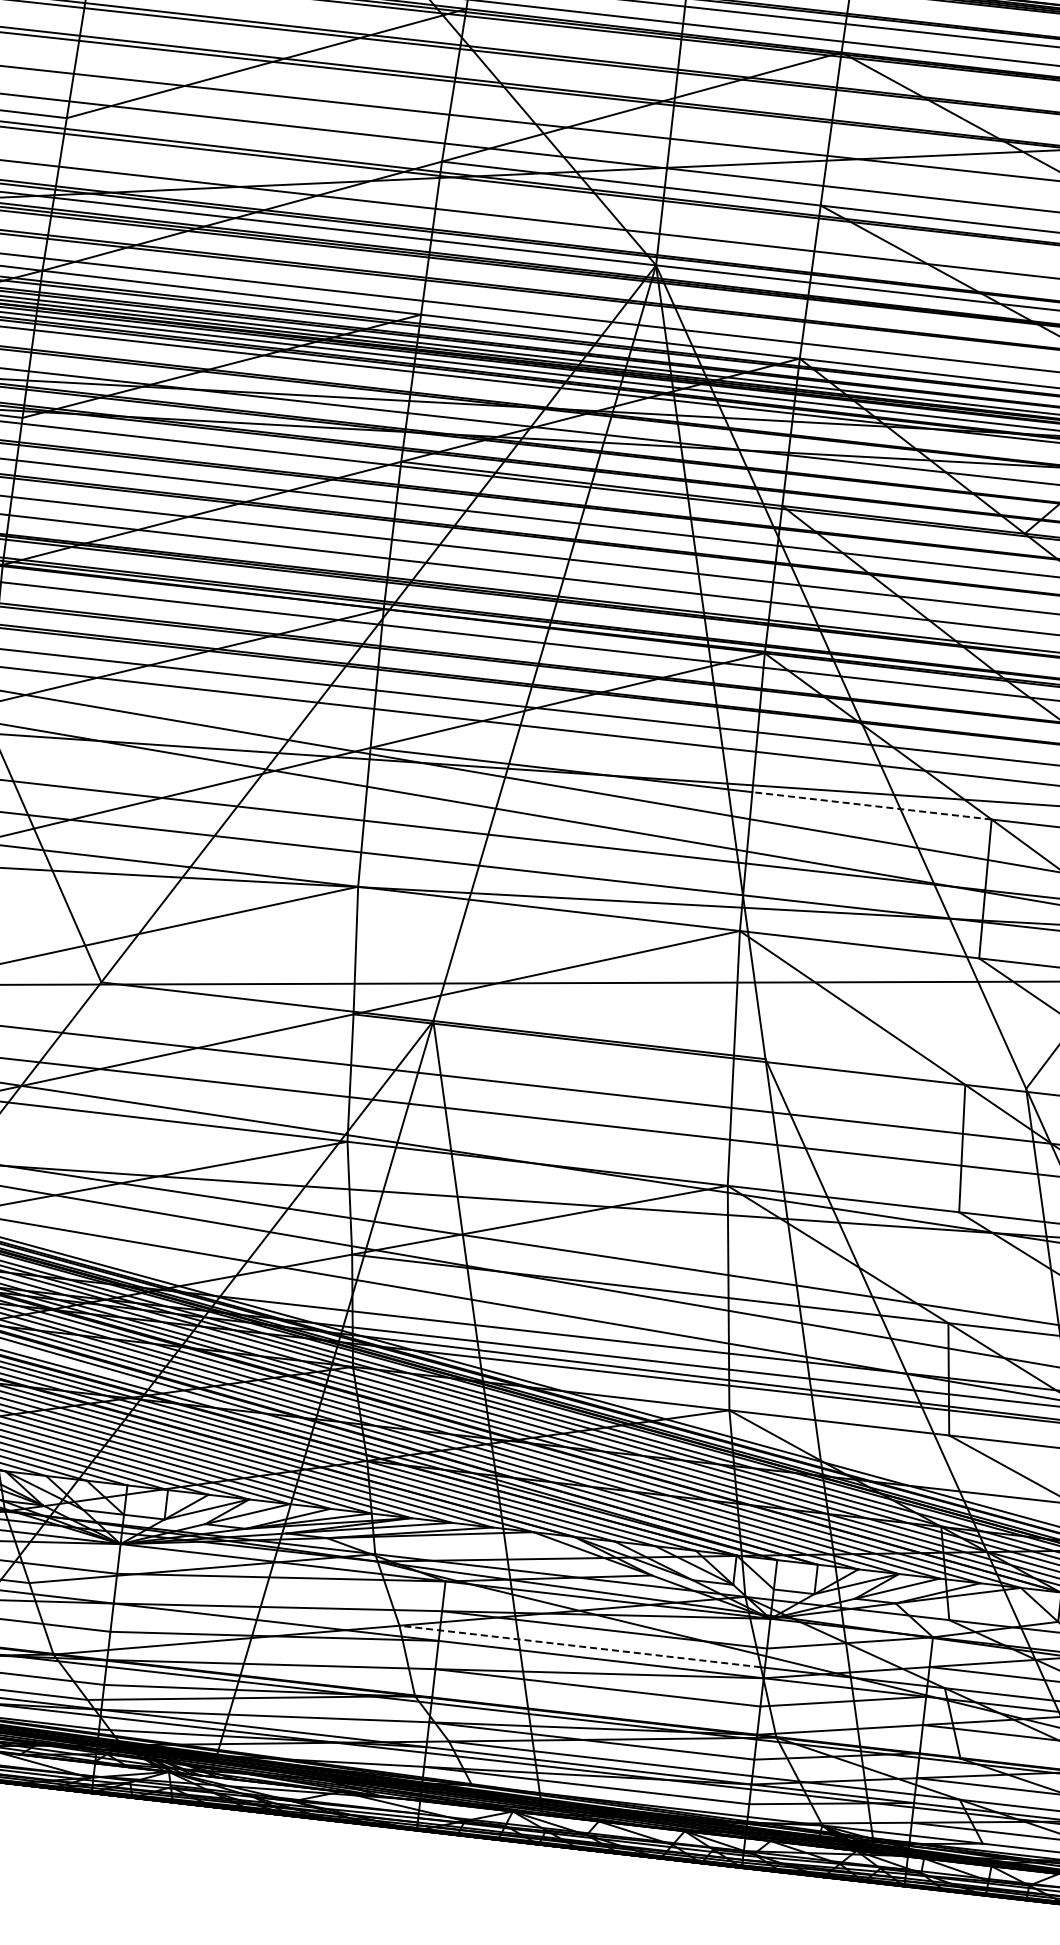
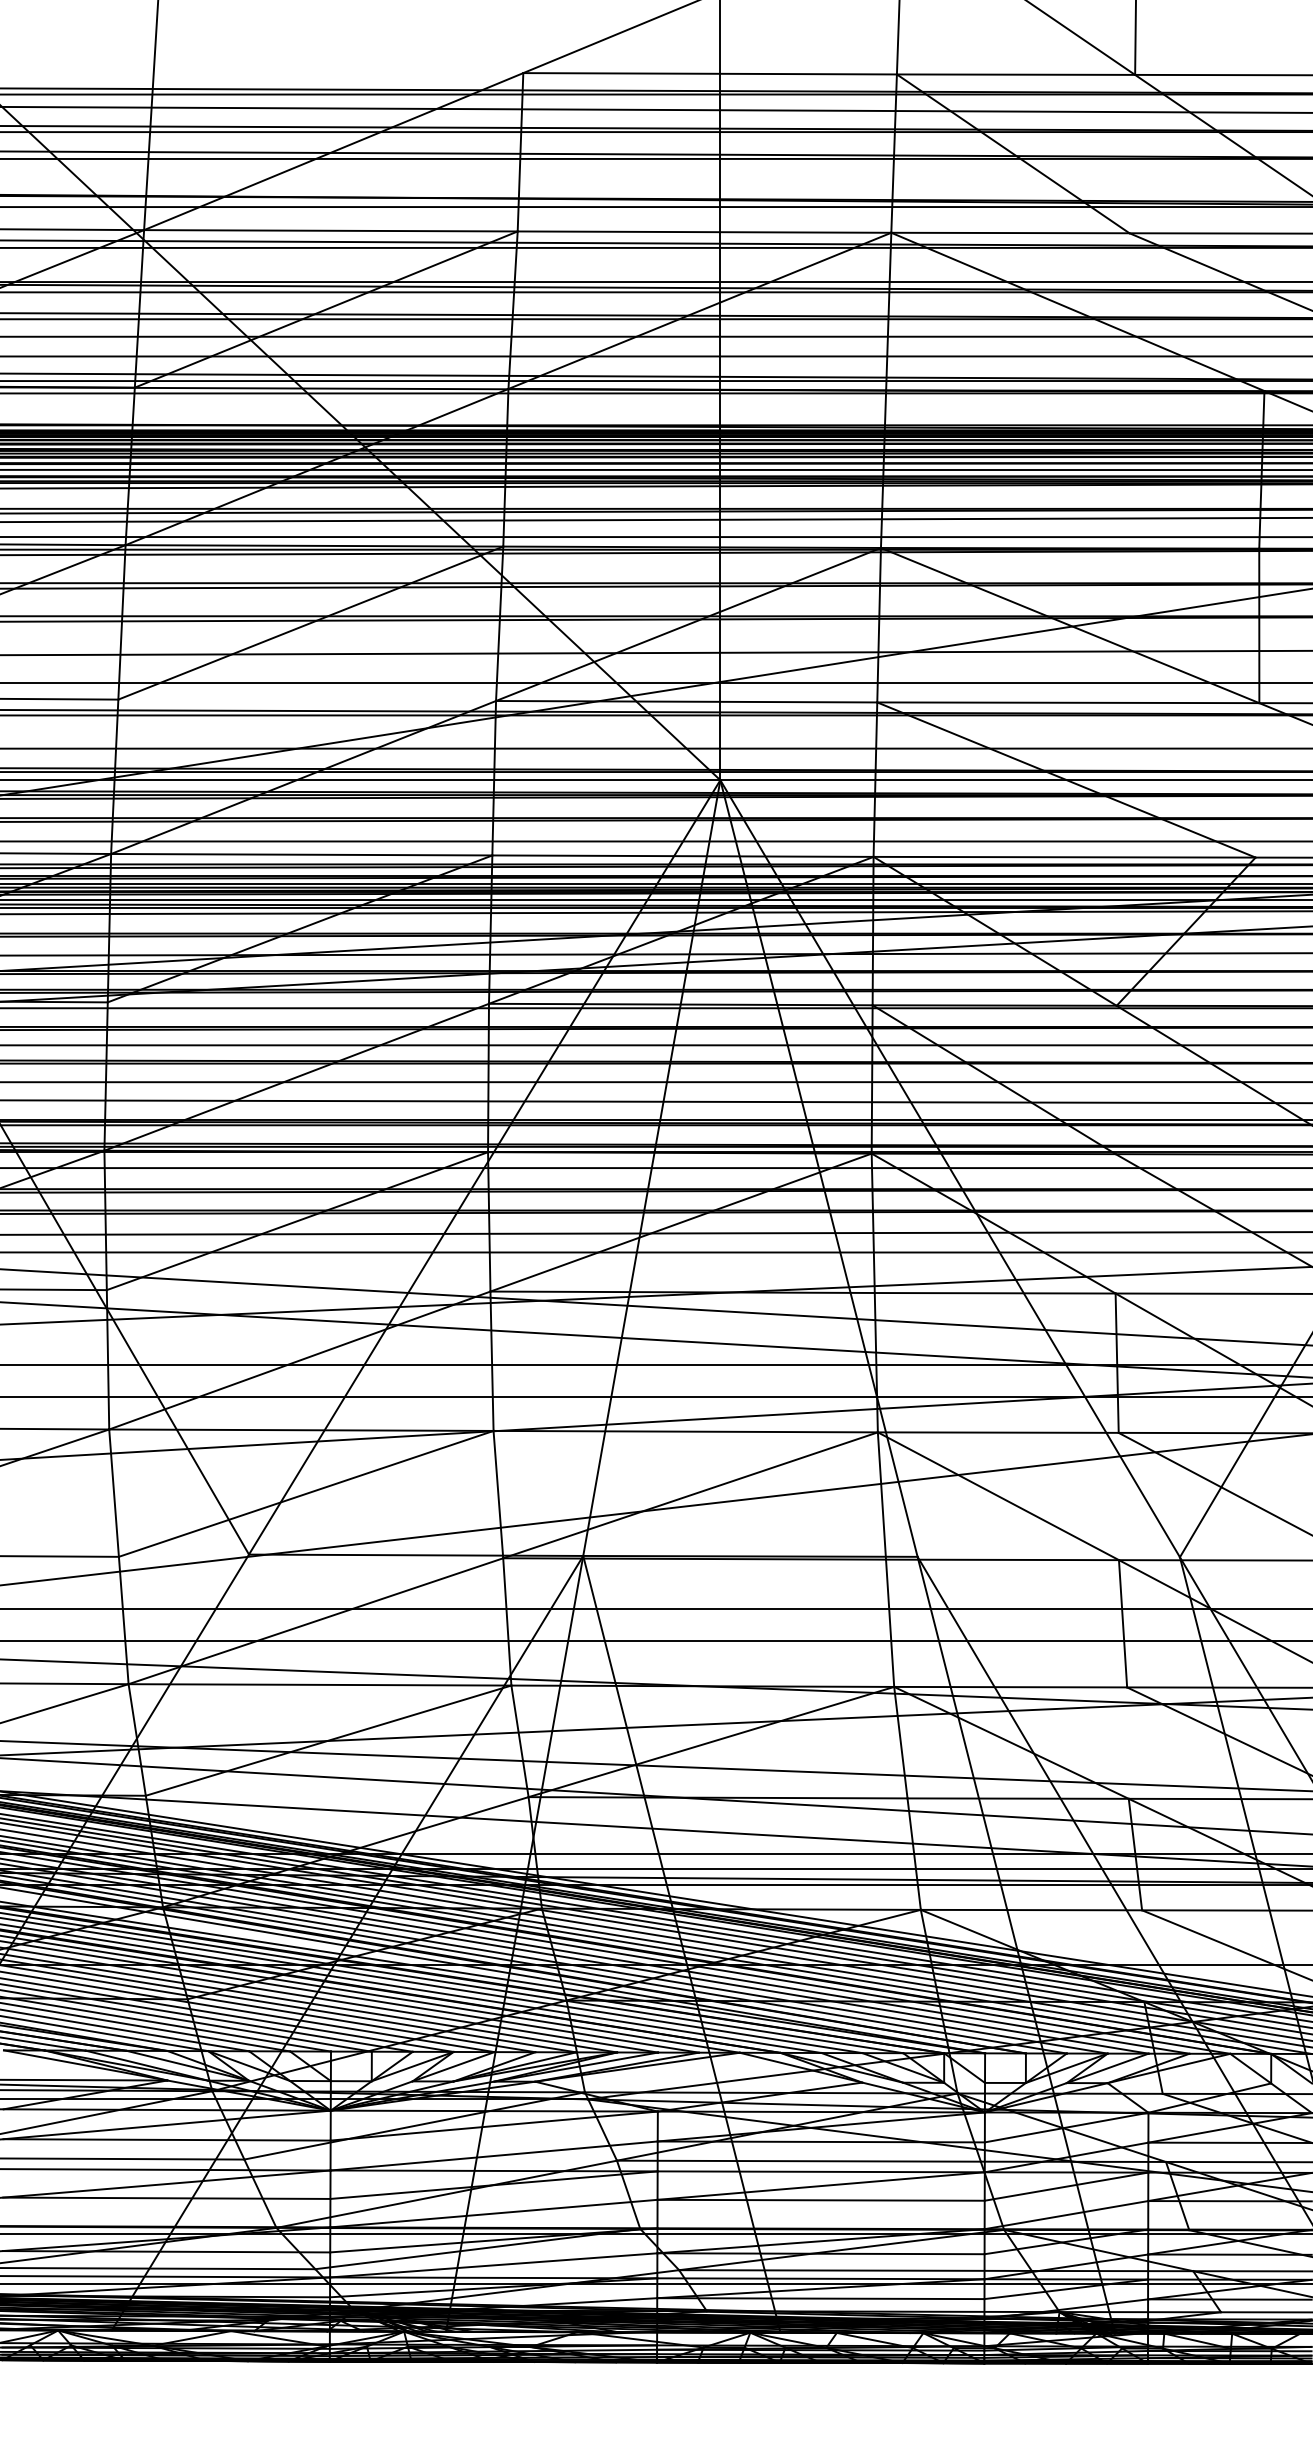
line: (871, 806) -> (994, 1293), dashed -> solid
line: (579, 1646) -> (798, 2161), dashed -> solid

